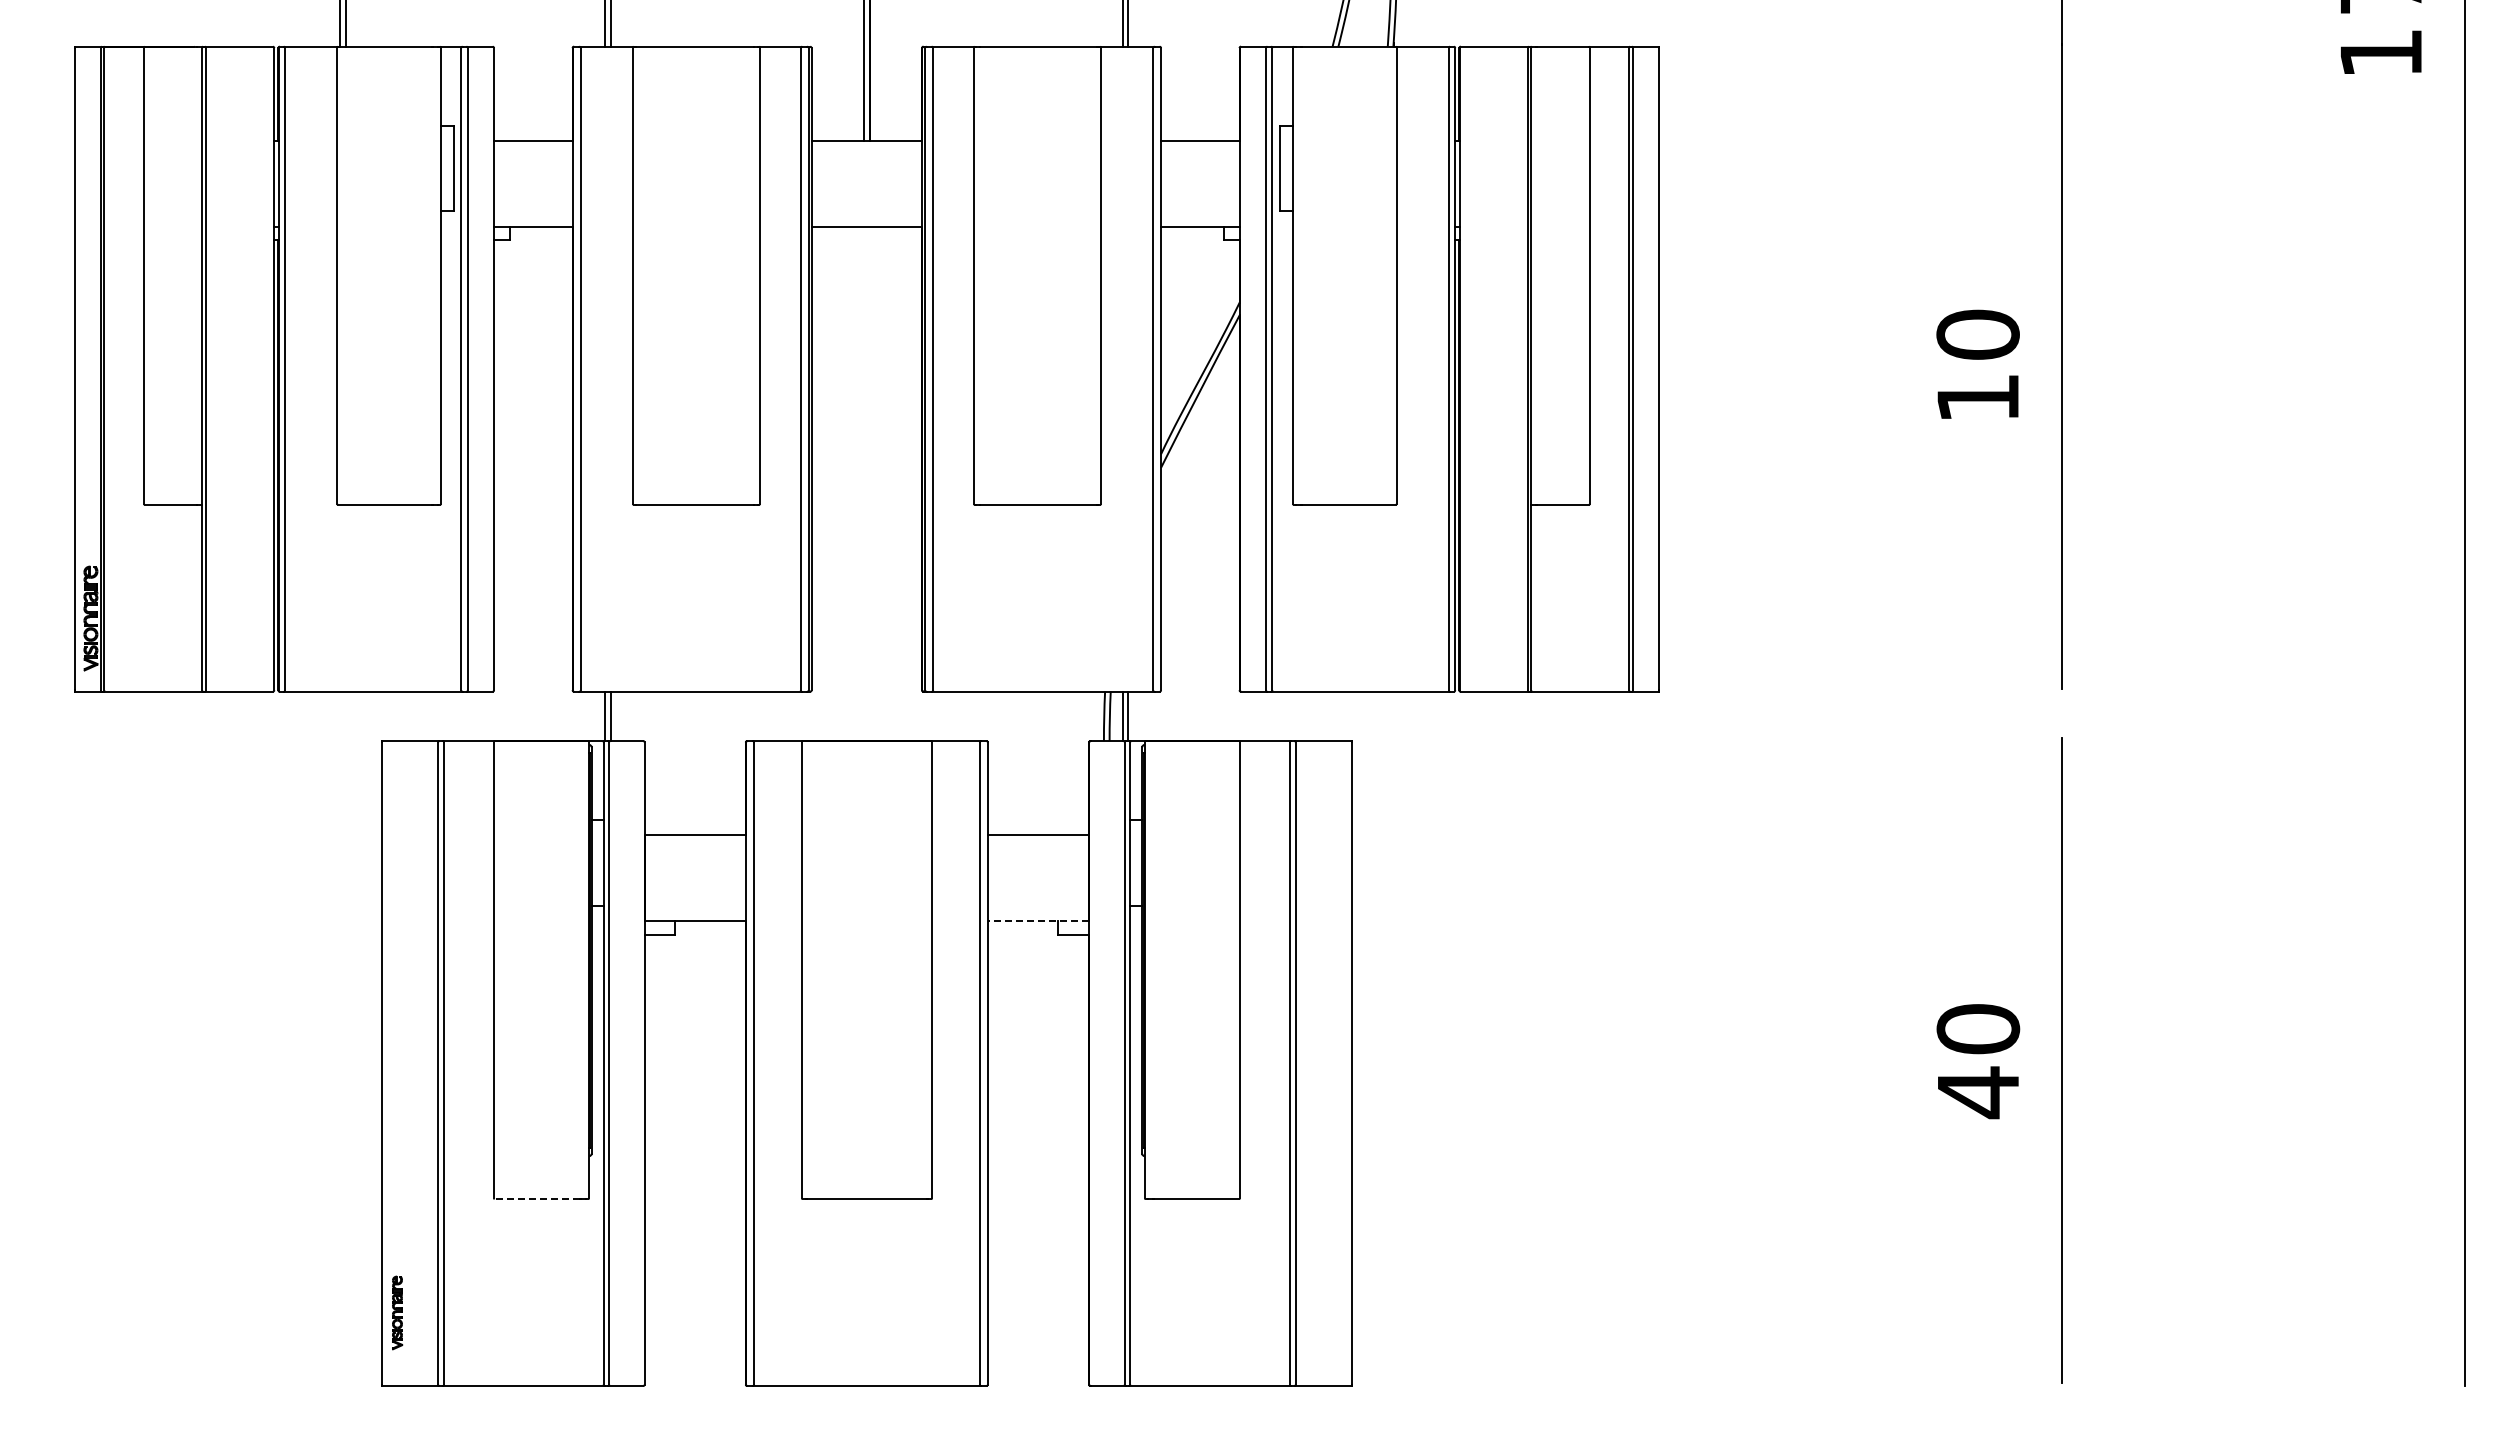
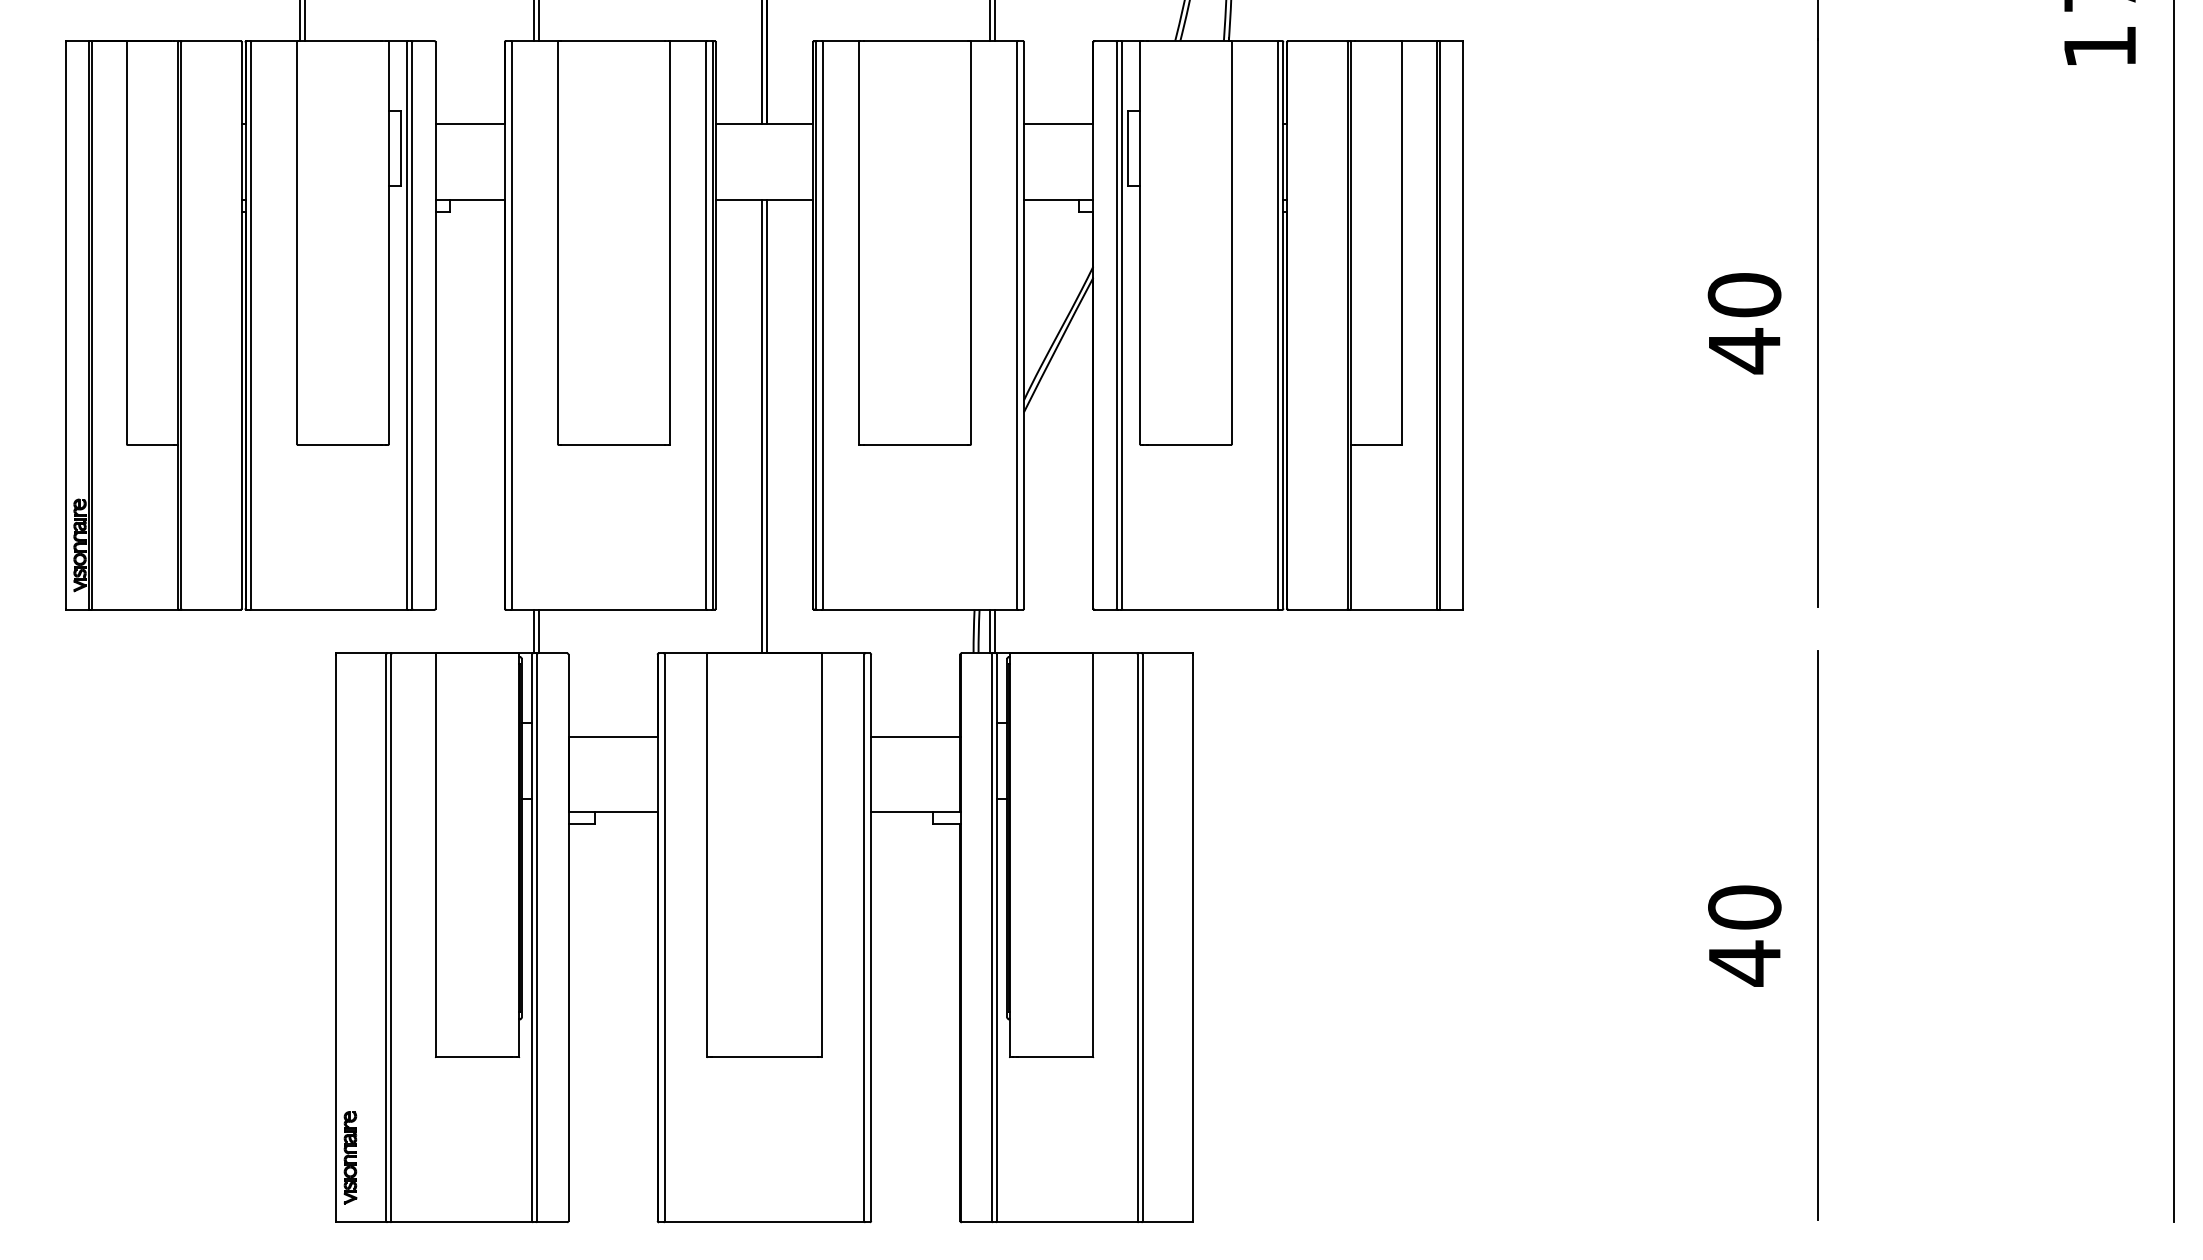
text: (1977, 398) -> (1744, 351), 10 -> 40
line: (864, 483) -> (762, 426), added
line: (869, 483) -> (766, 426), added
line: (1038, 920) -> (915, 811), dashed -> solid
line: (537, 1198) -> (473, 1056), dashed -> solid
part: (397, 1312) -> (350, 1157), size x1.43

